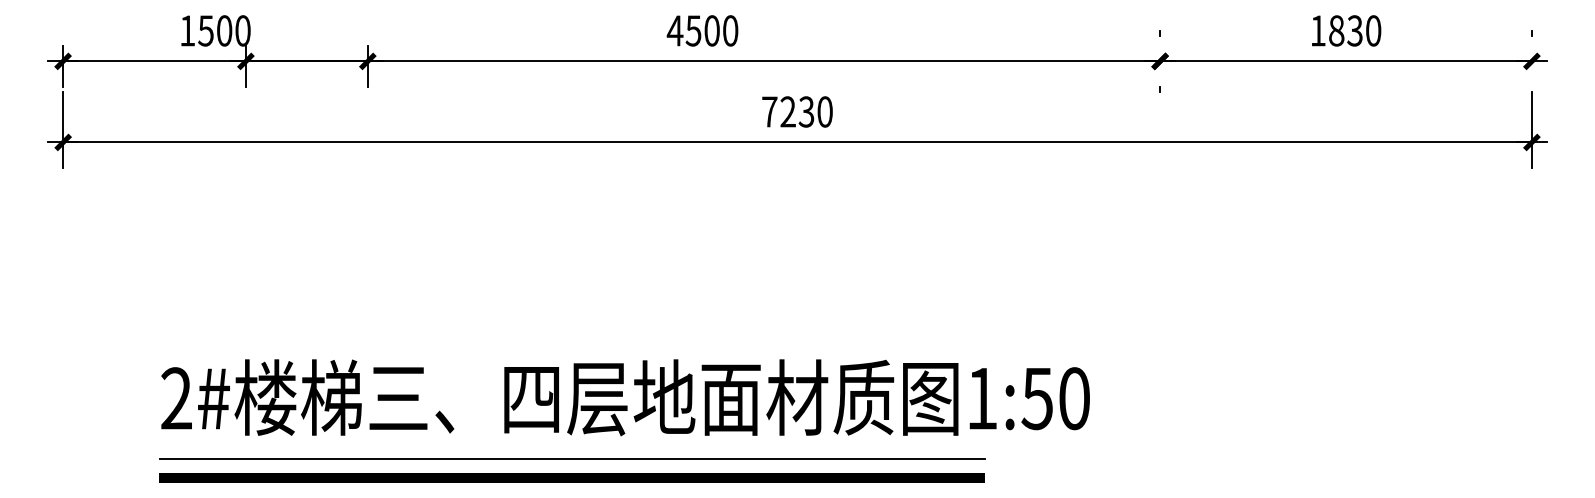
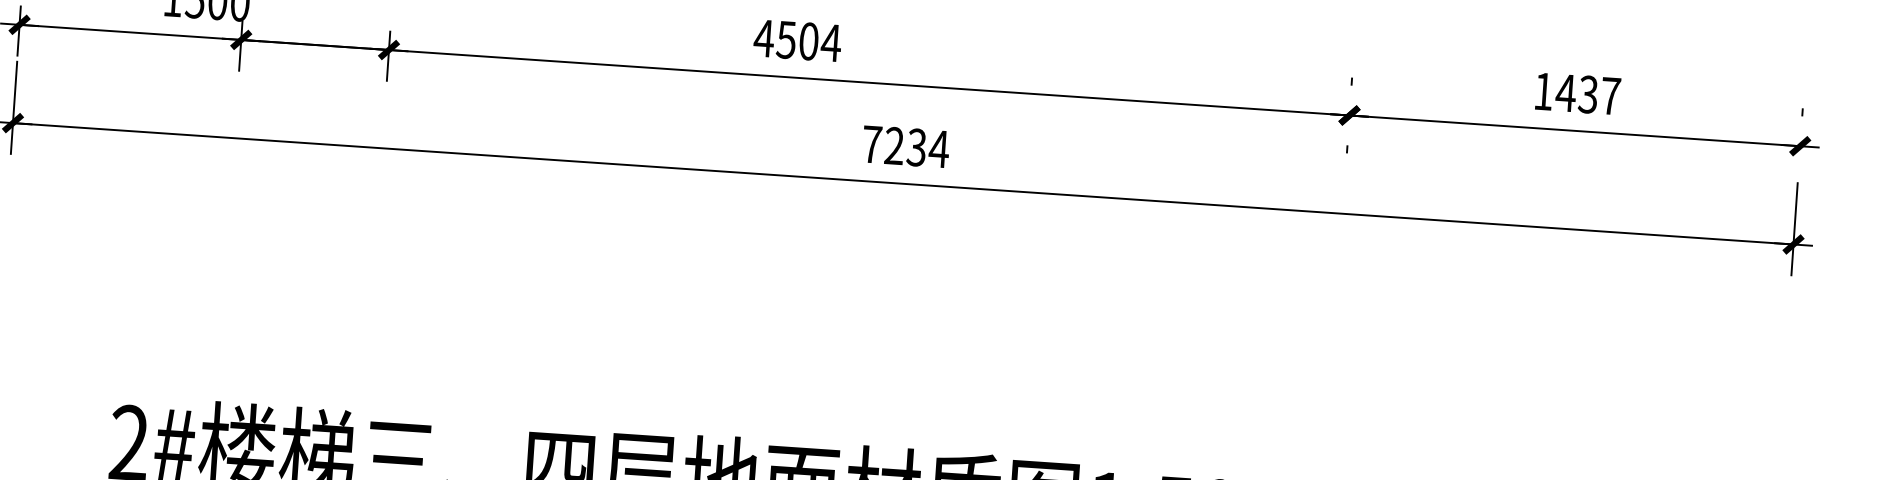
text: (730, 30) -> (831, 42), 4500 -> 4504
text: (1354, 30) -> (1587, 94), 1830 -> 1437
text: (824, 111) -> (938, 148), 7230 -> 7234

